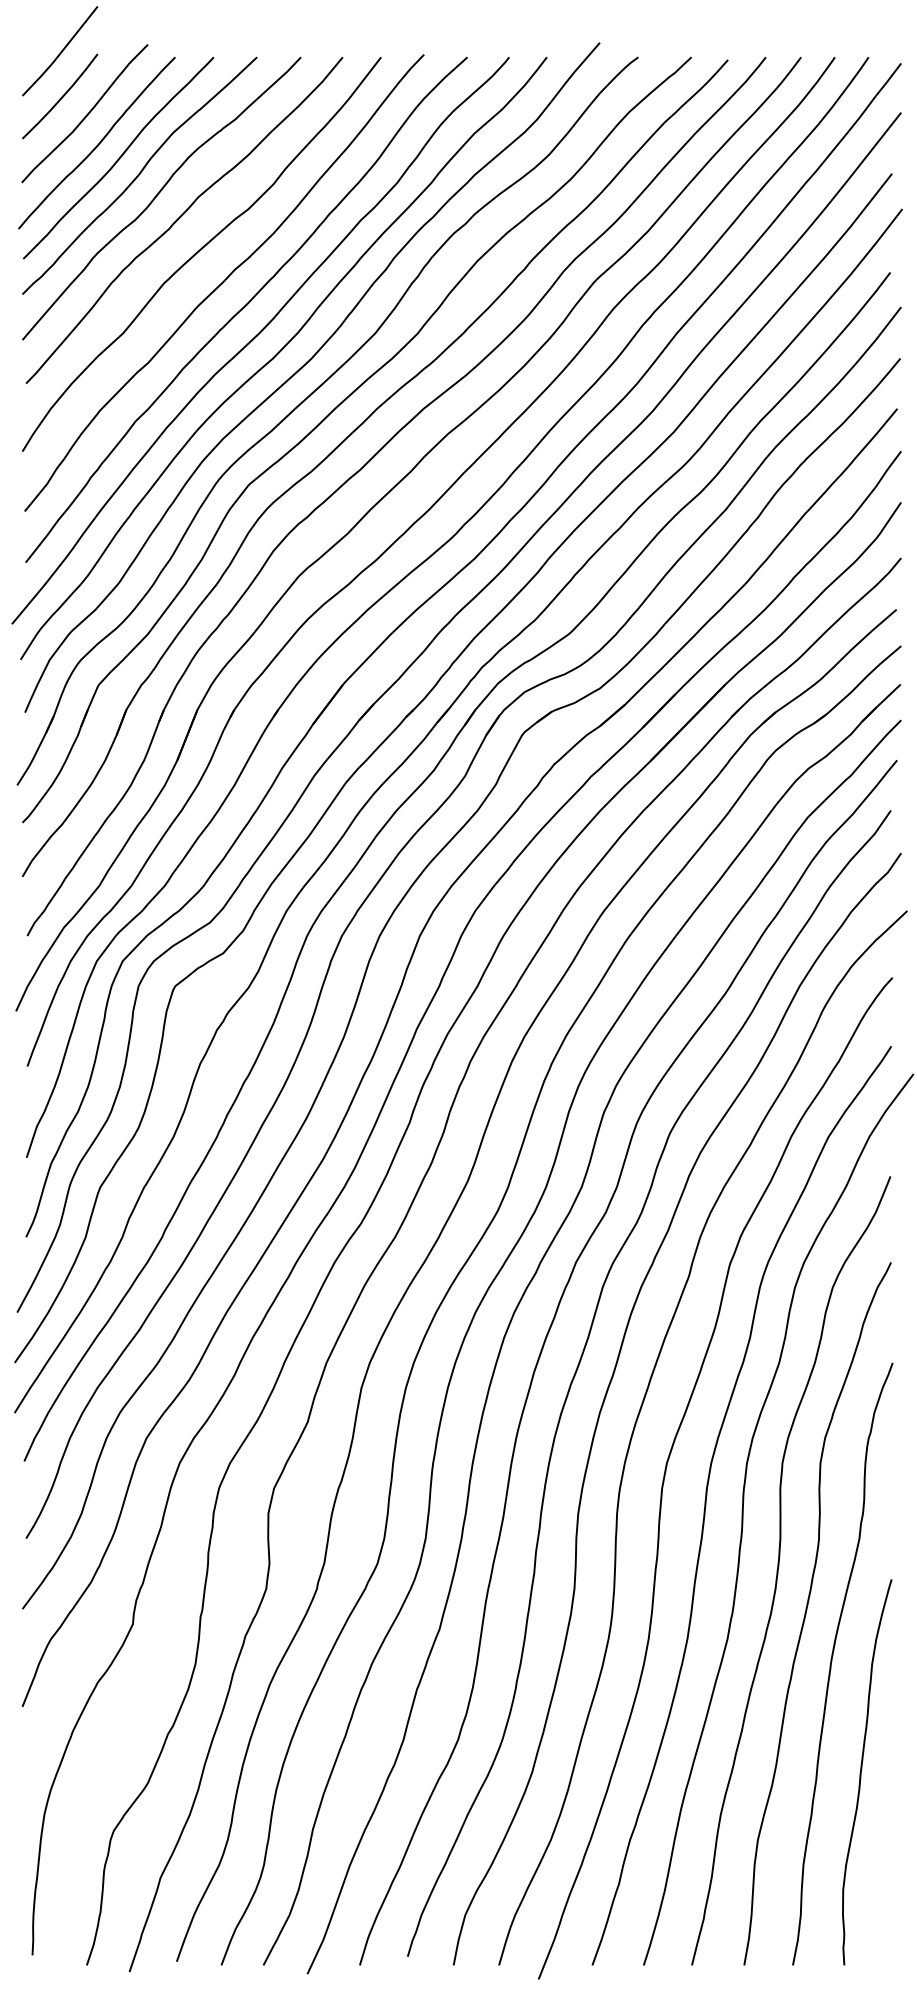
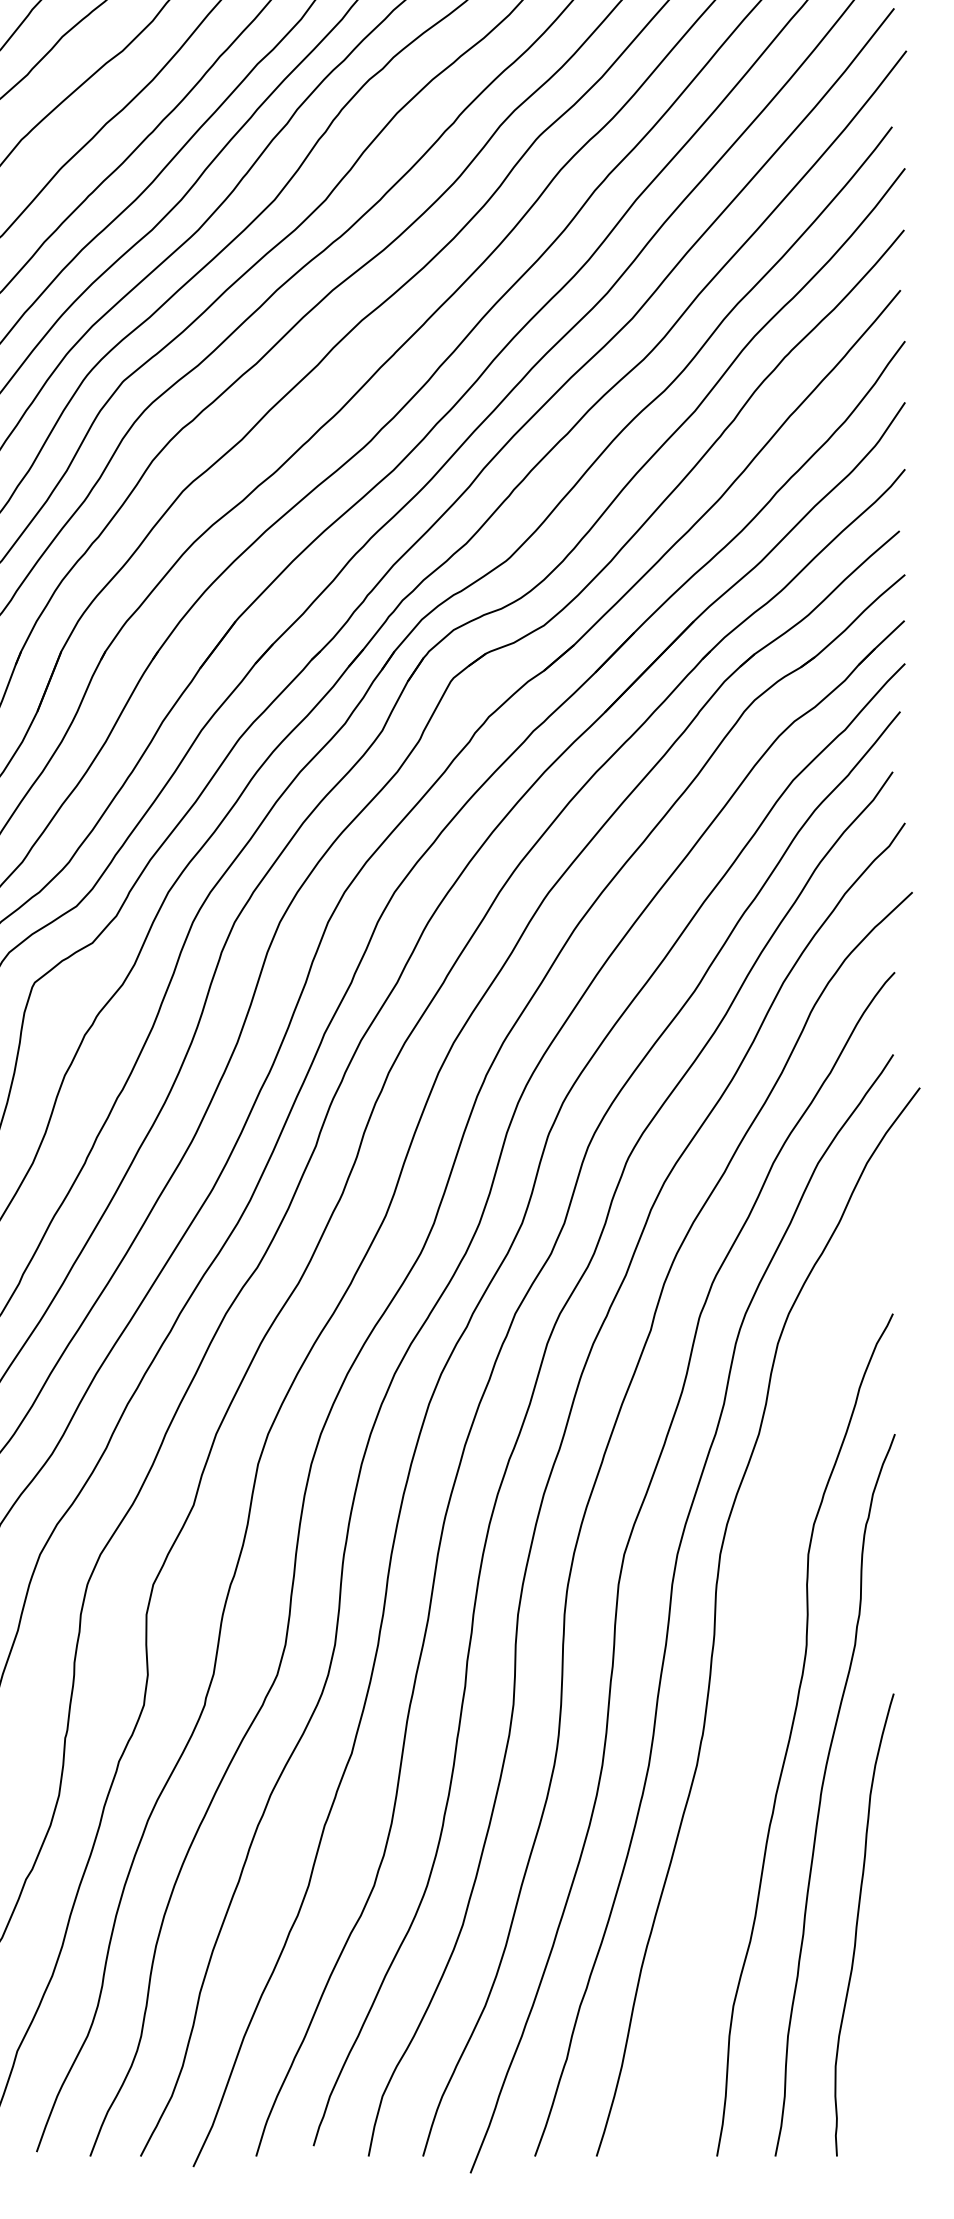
curve: (779, 1566) -> (759, 1678), removed

